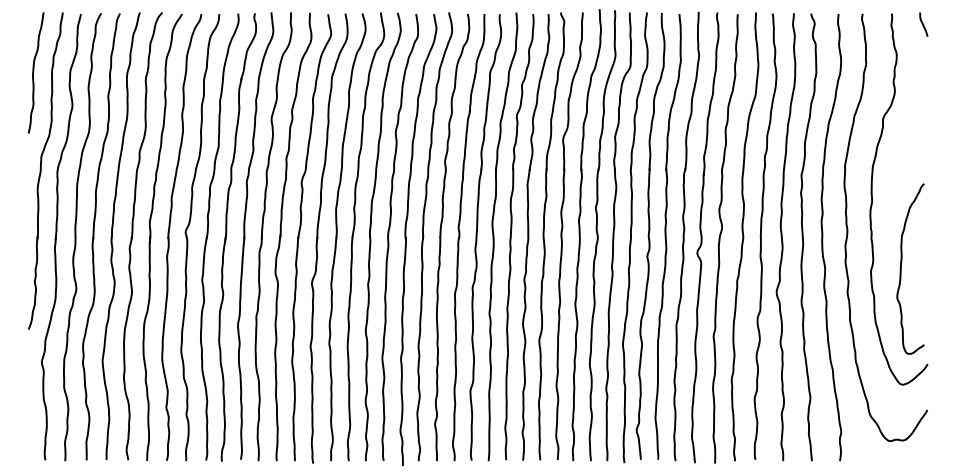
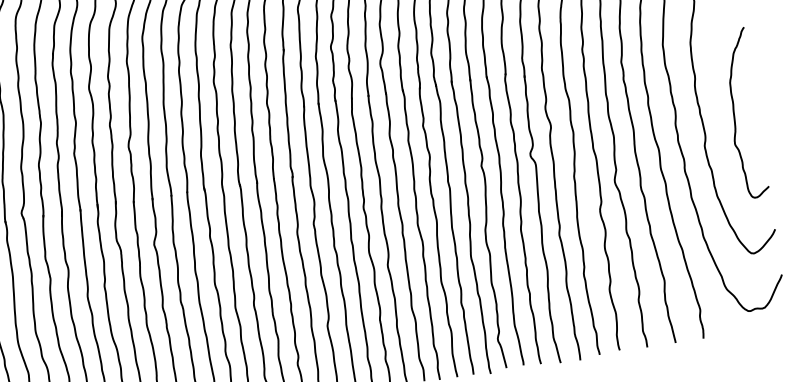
curve: (901, 268) -> (734, 114), moved

